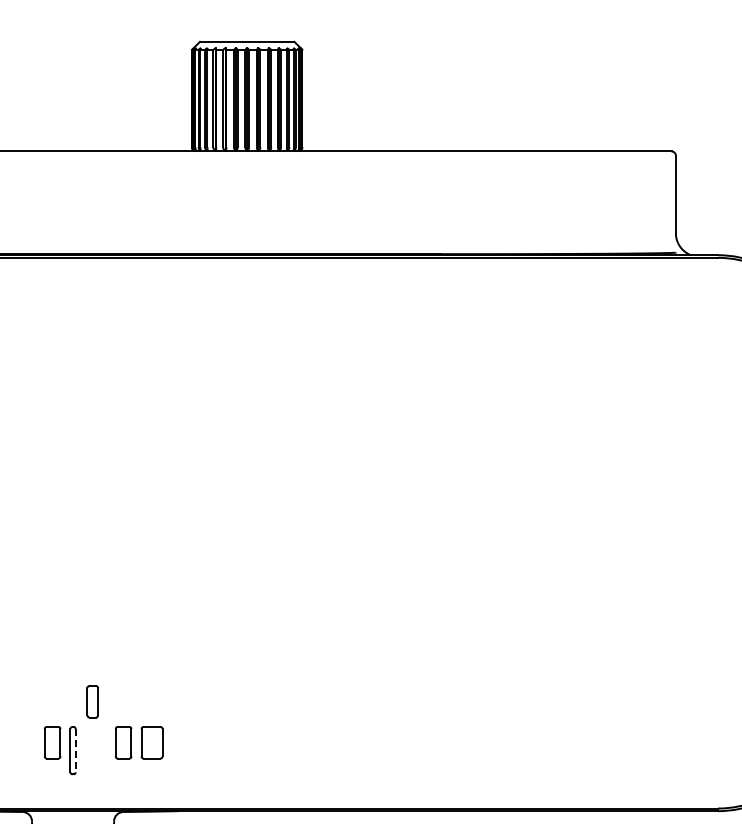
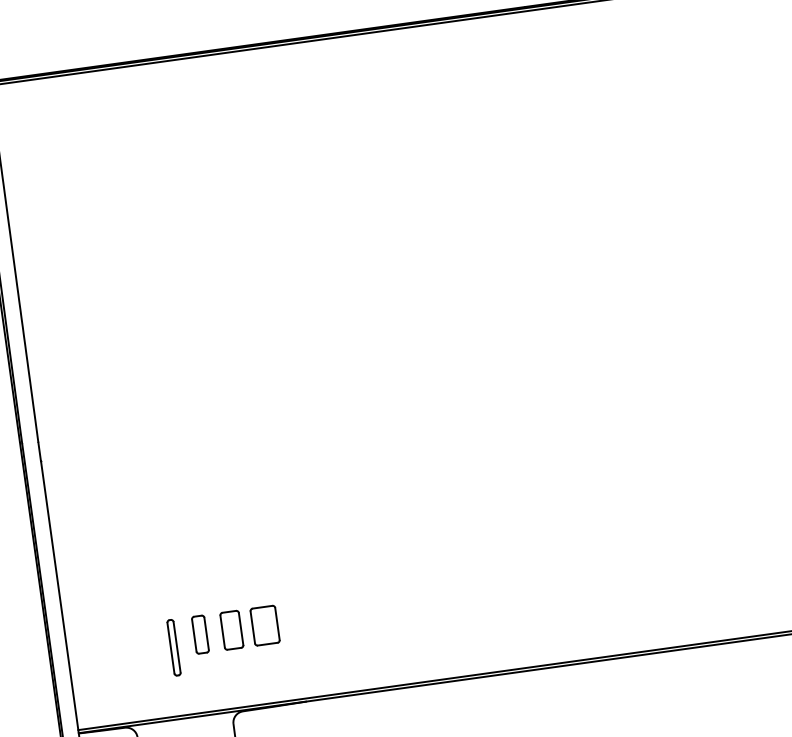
part: (92, 701) -> (200, 634), moved
part: (52, 742) -> (148, 641), removed
line: (75, 750) -> (176, 647), dashed -> solid

